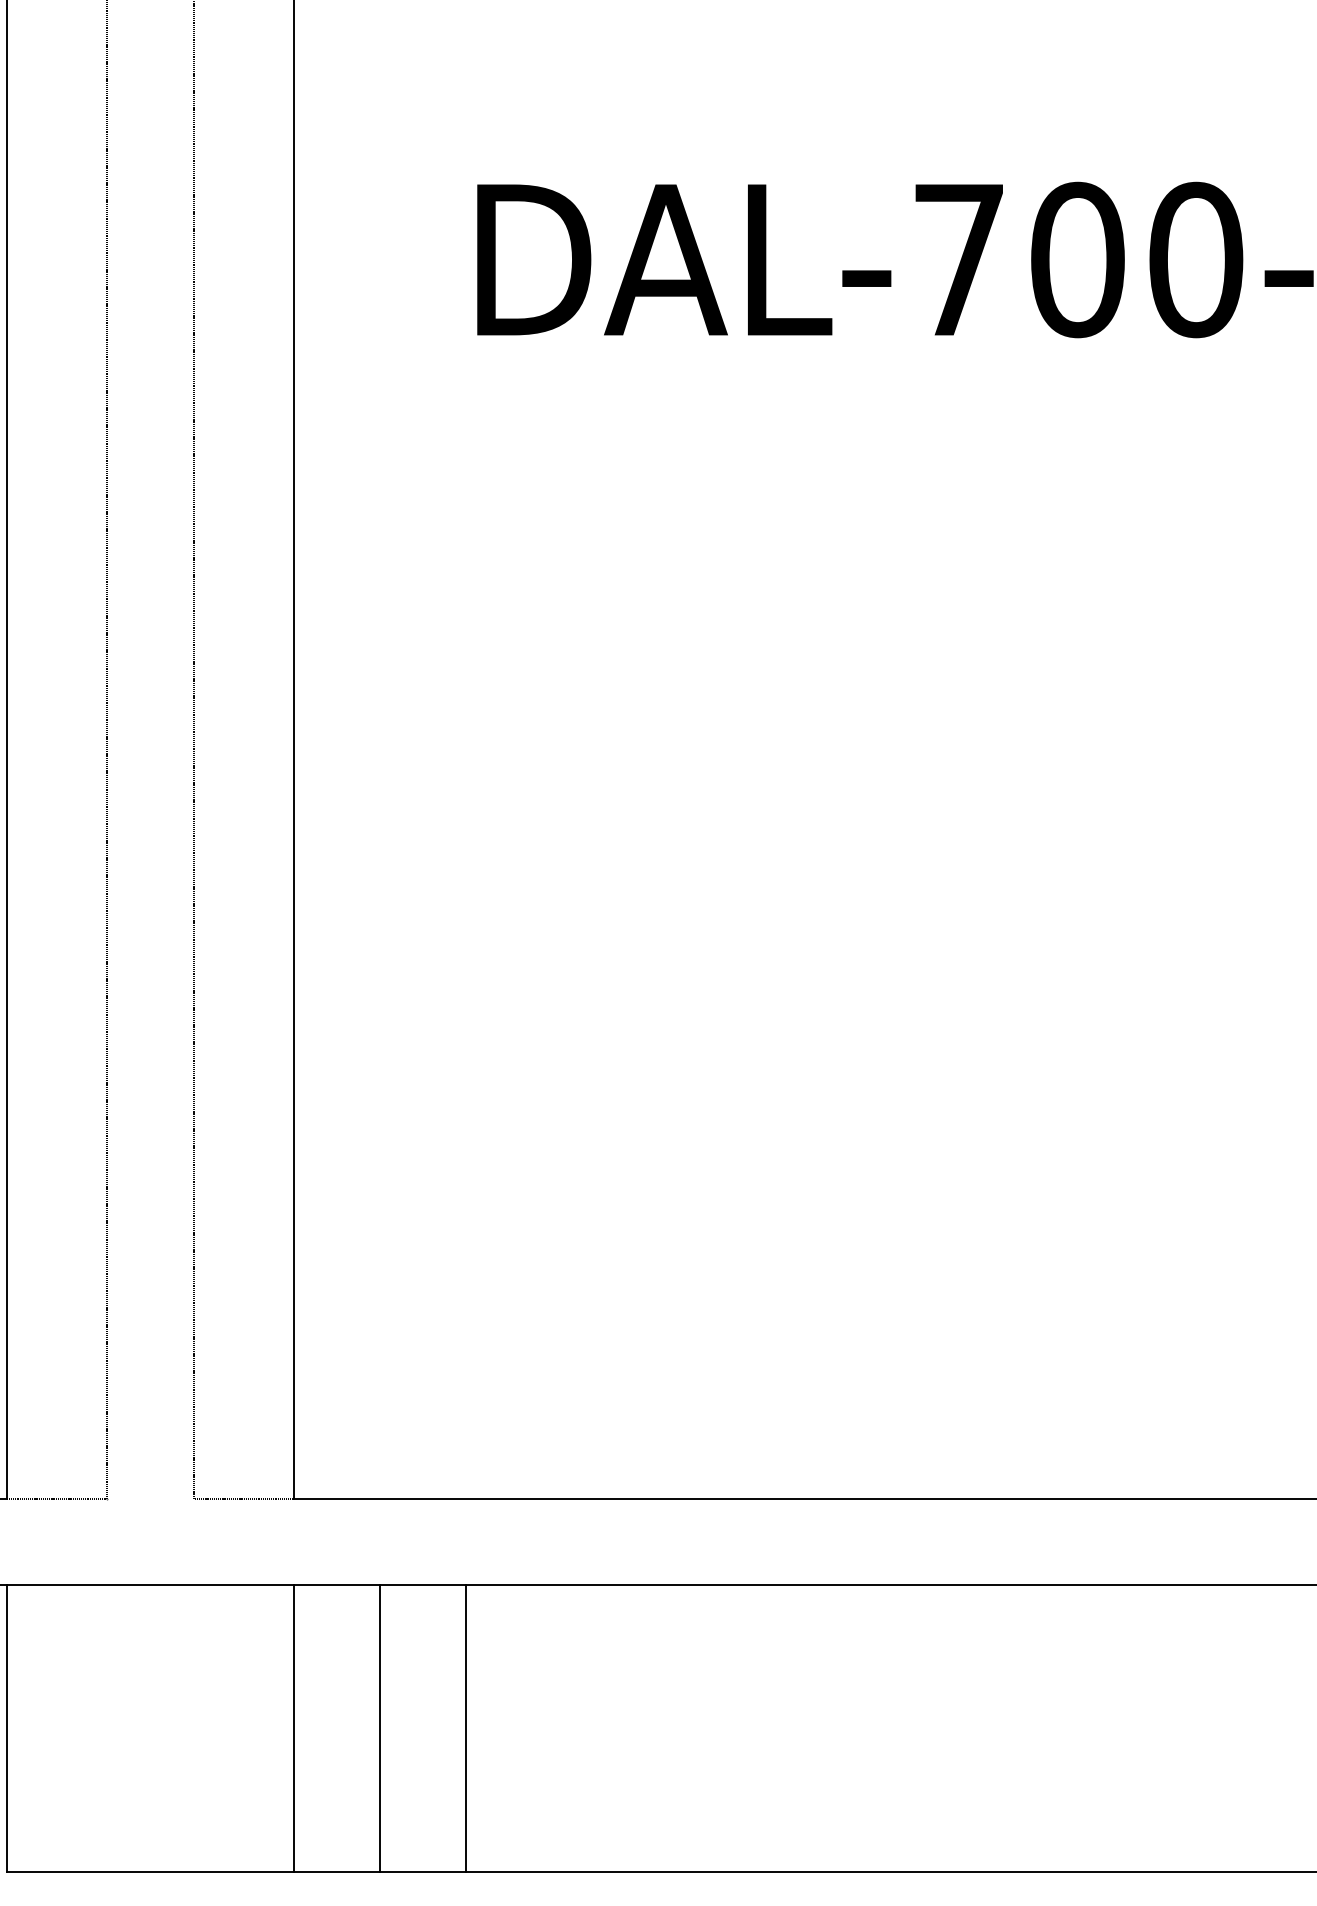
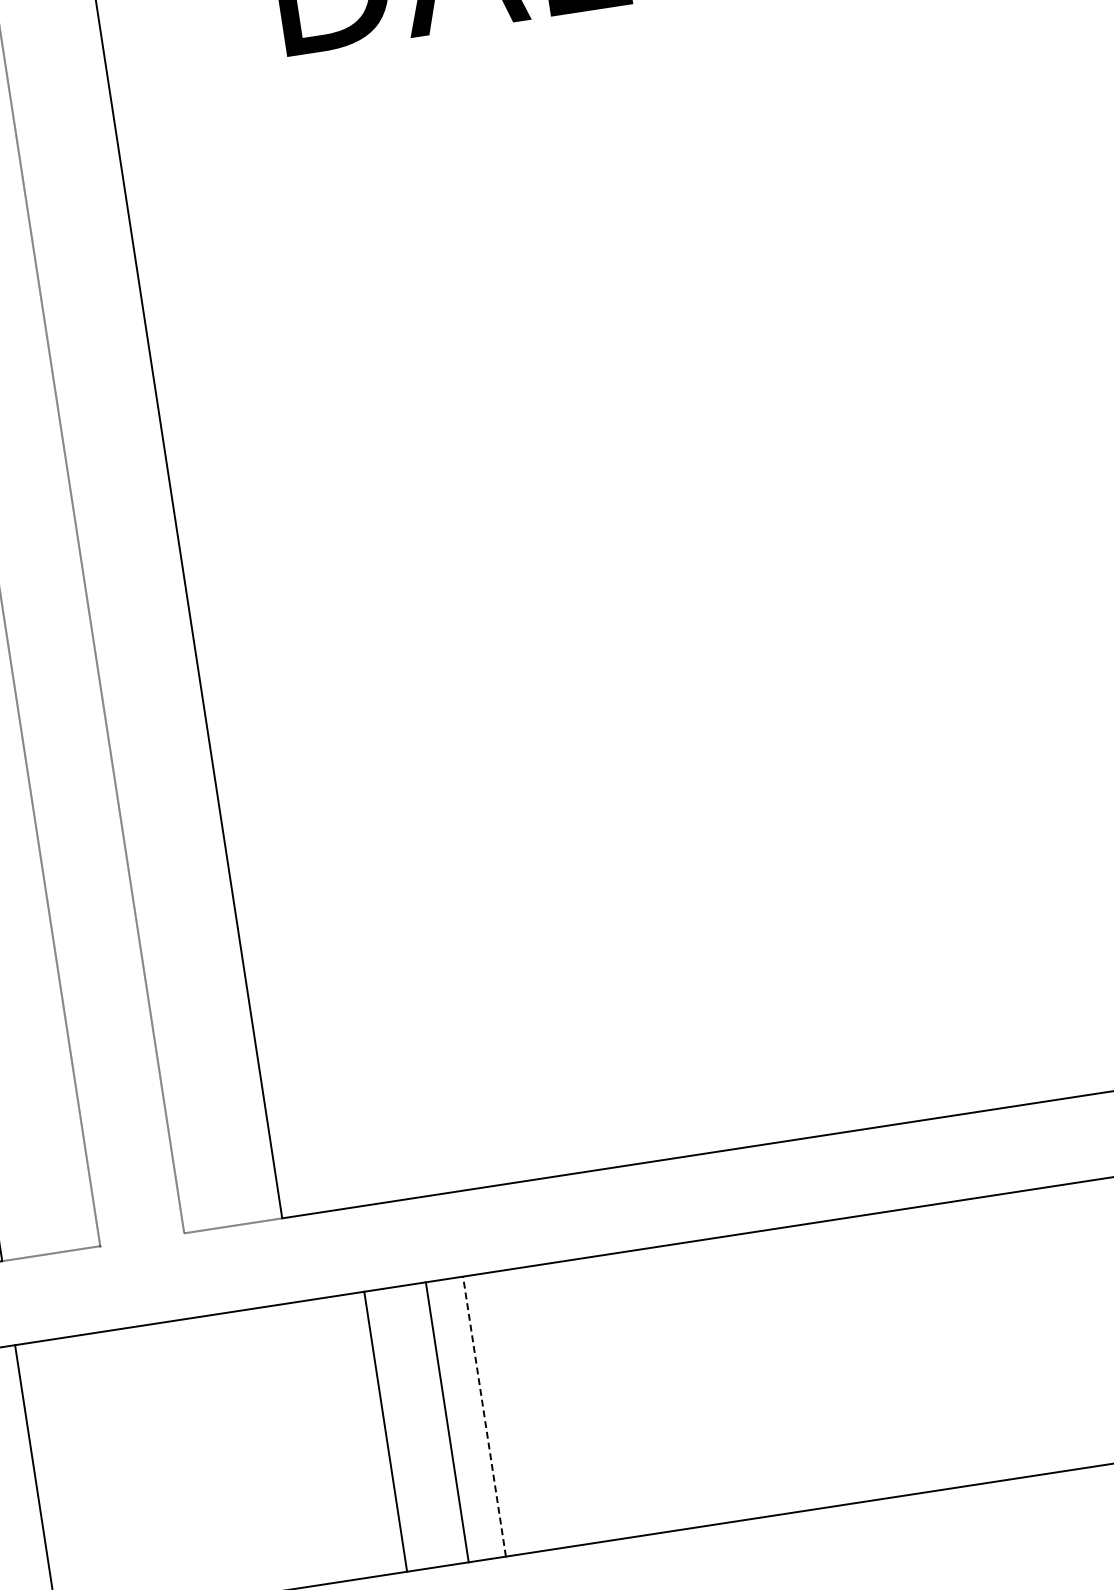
line: (294, 1728) -> (386, 1431), moved
line: (380, 1728) -> (447, 1422), moved
line: (466, 1728) -> (484, 1416), solid -> dashed

